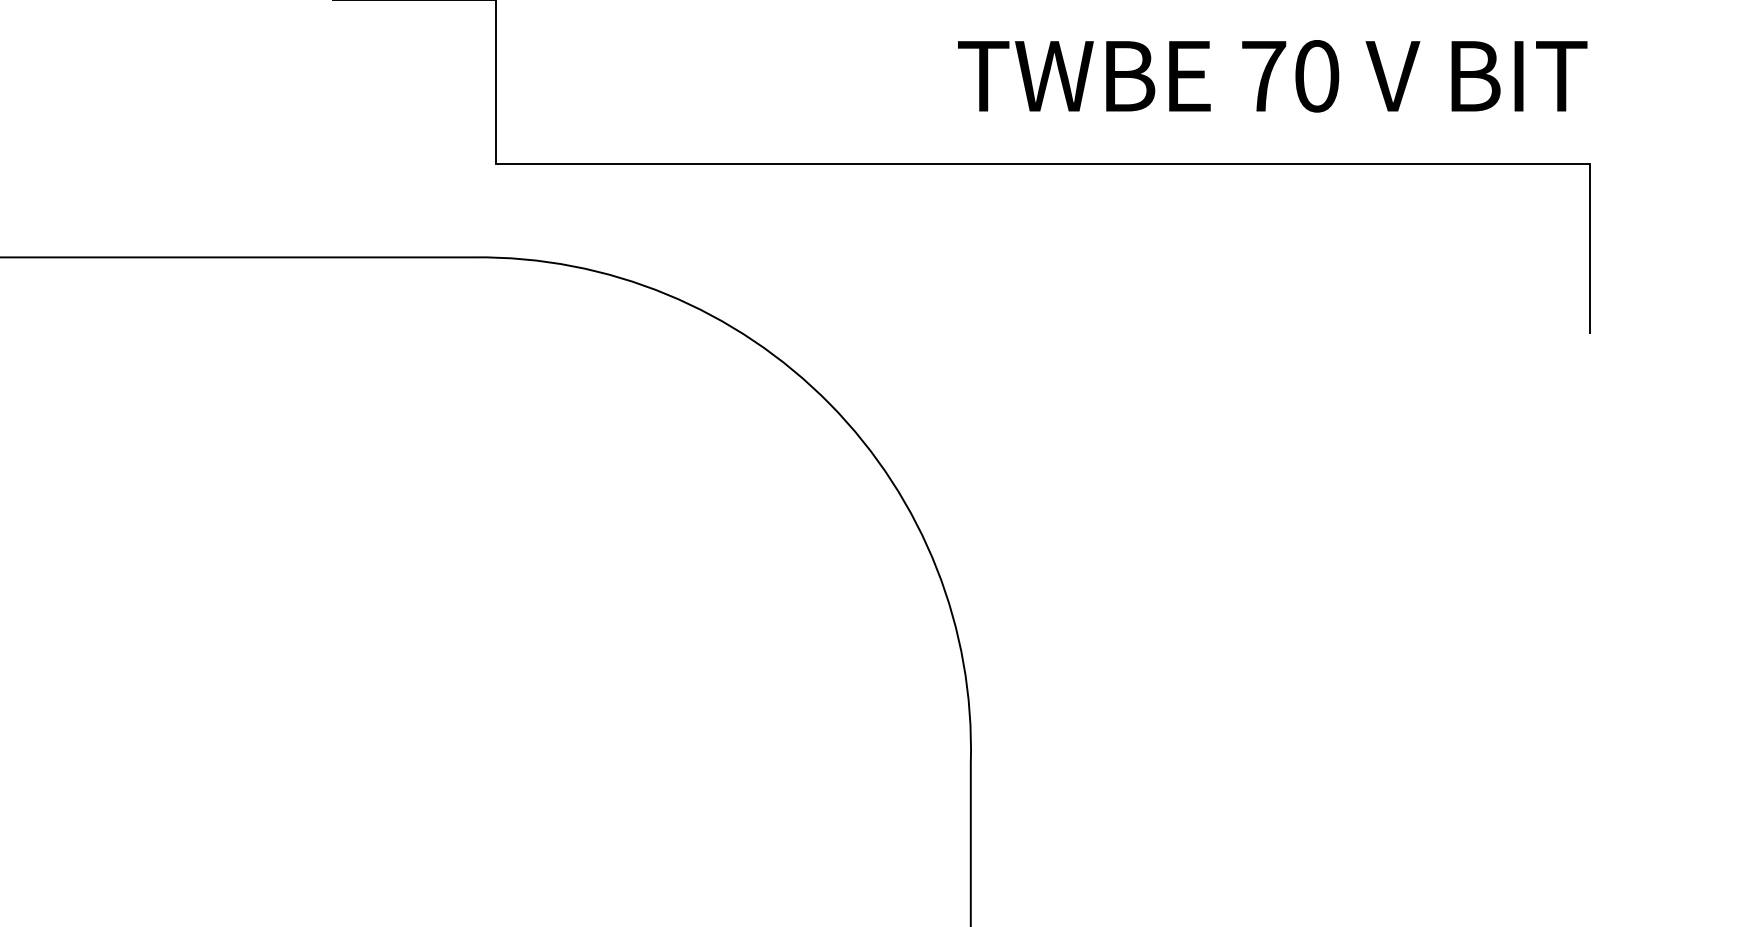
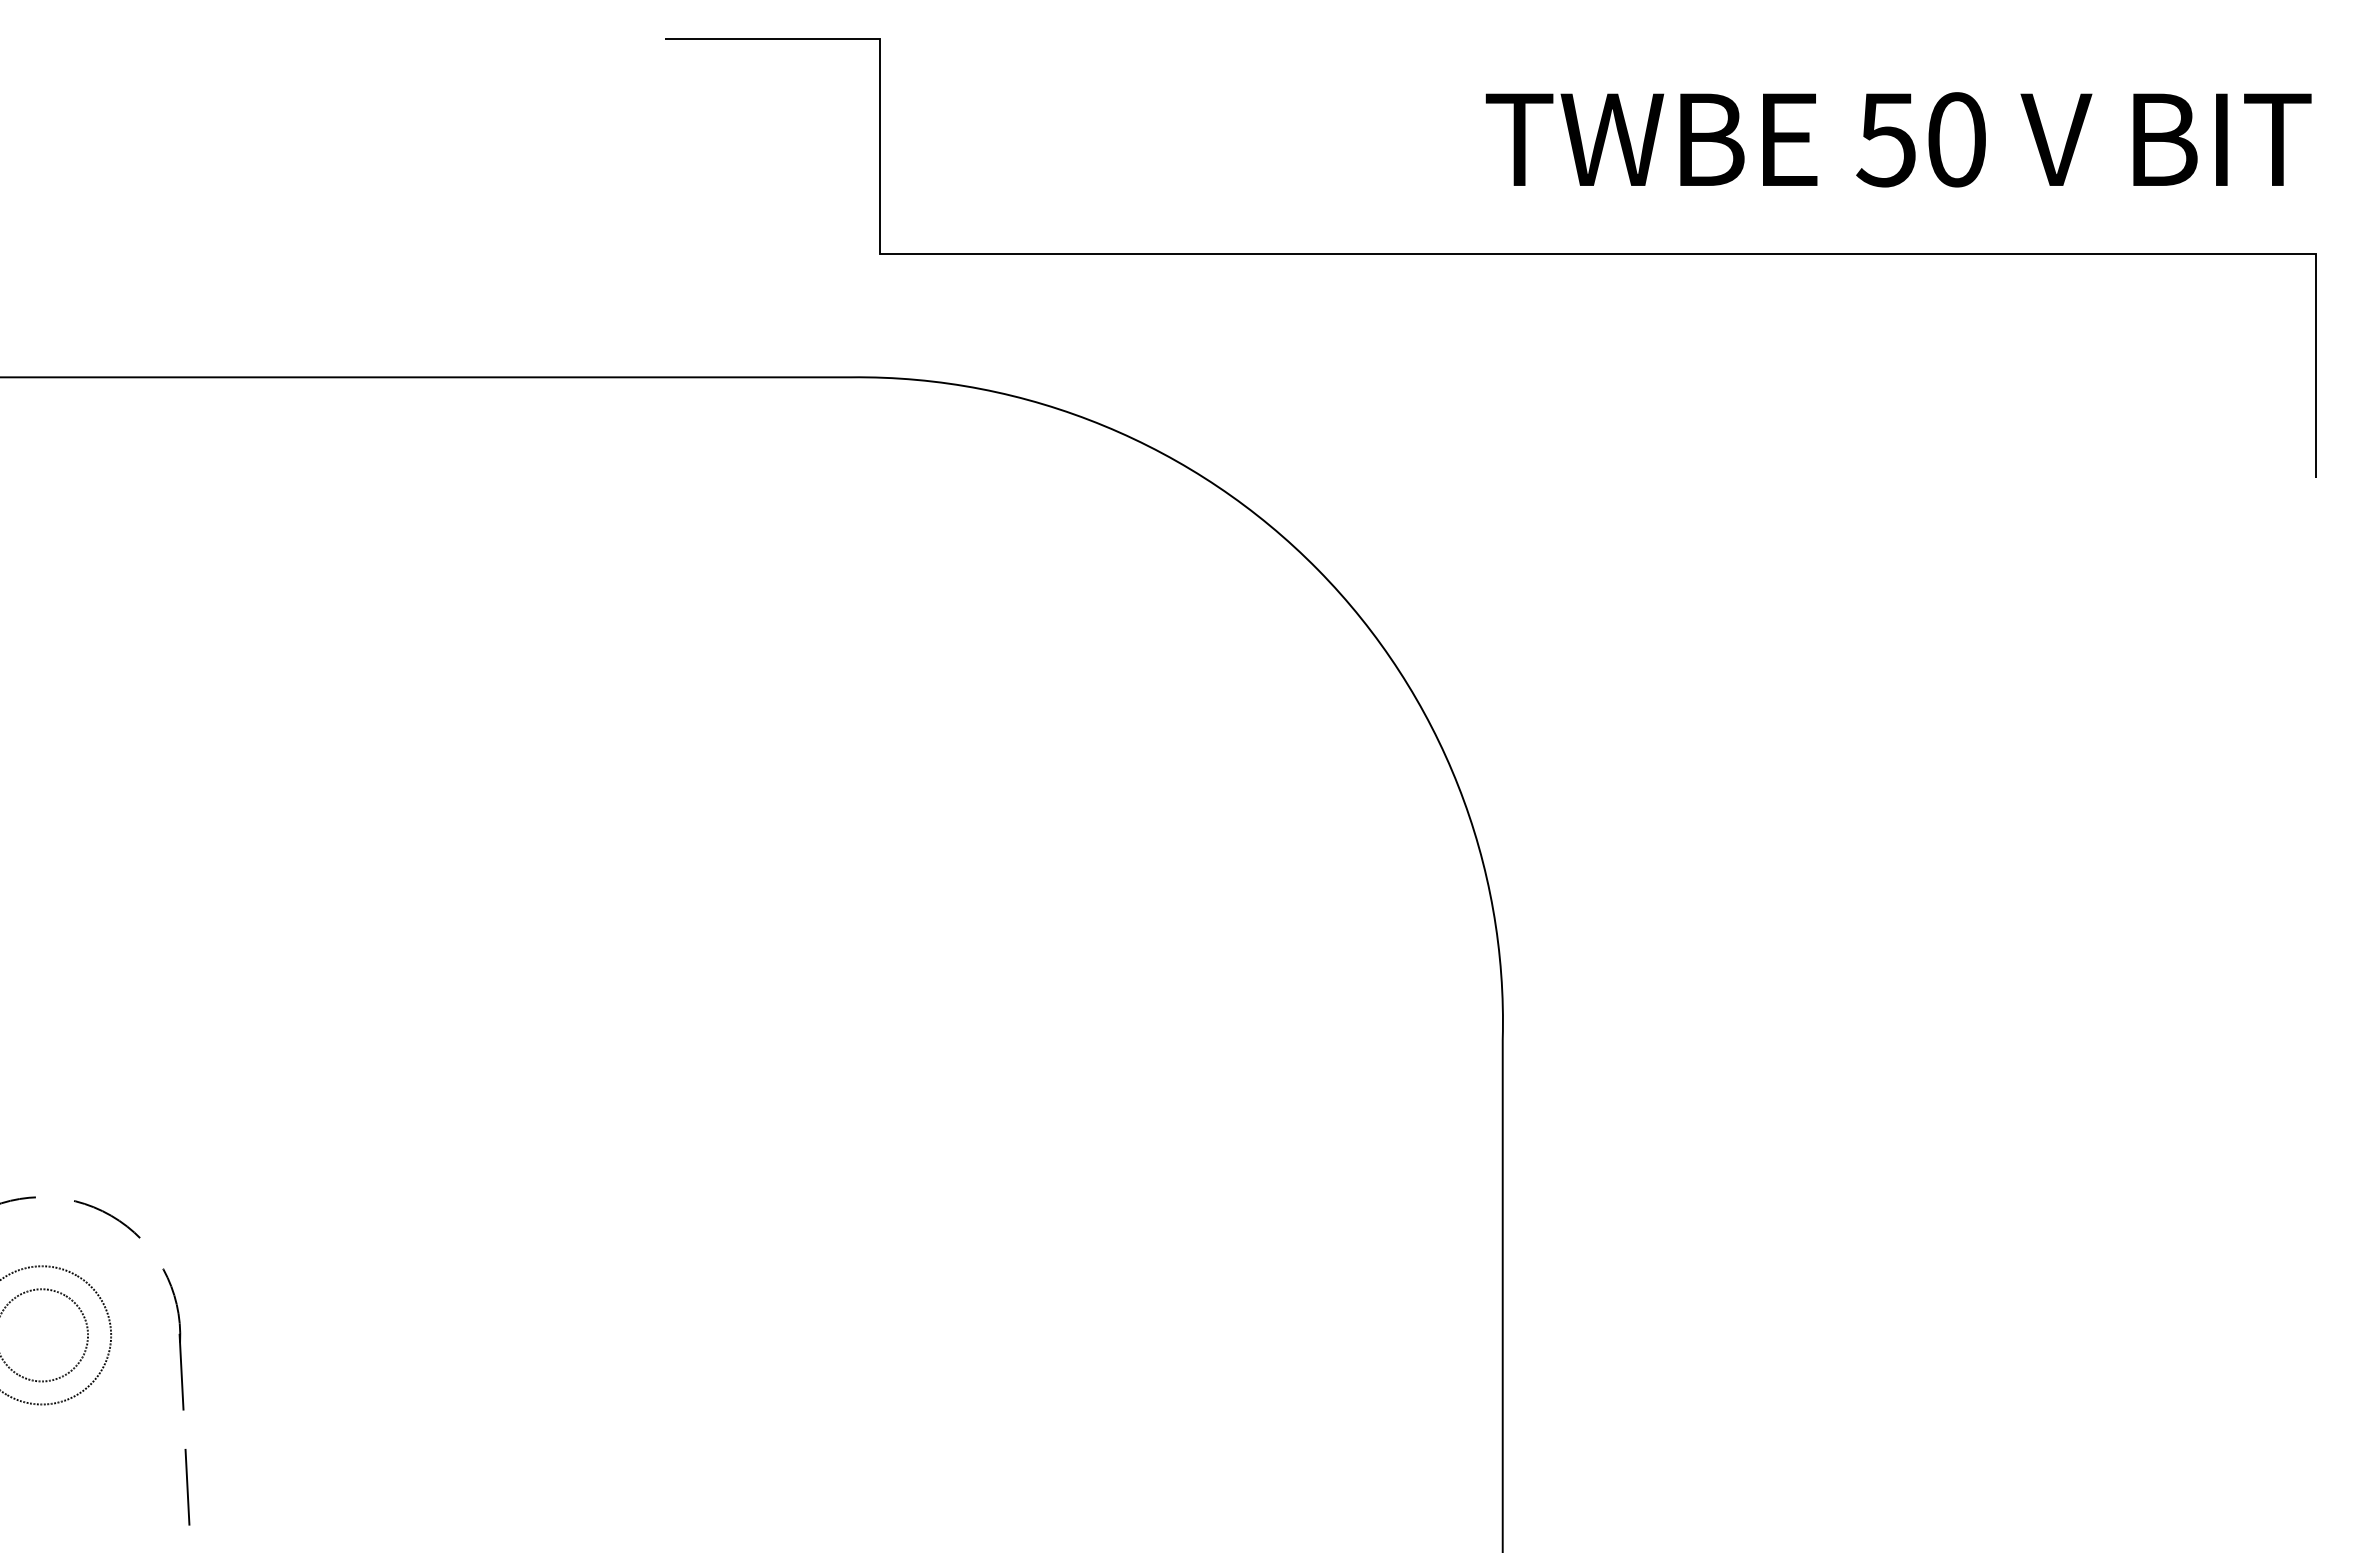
text: (1263, 76) -> (1886, 140), 70 -> 50

